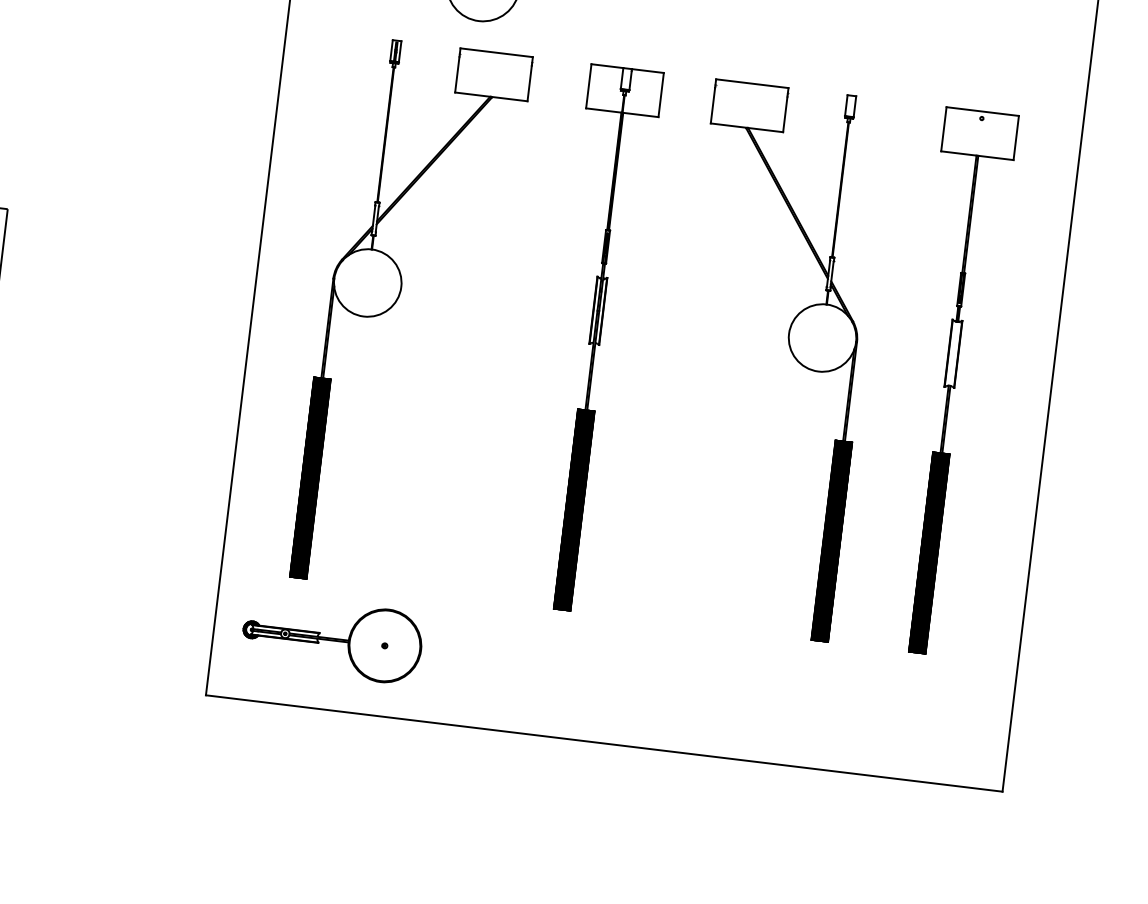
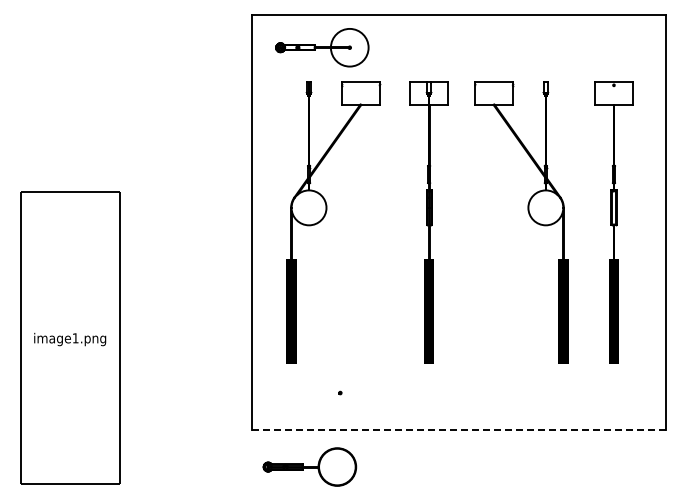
part: (331, 638) -> (309, 466), moved
line: (605, 743) -> (459, 429), solid -> dashed

